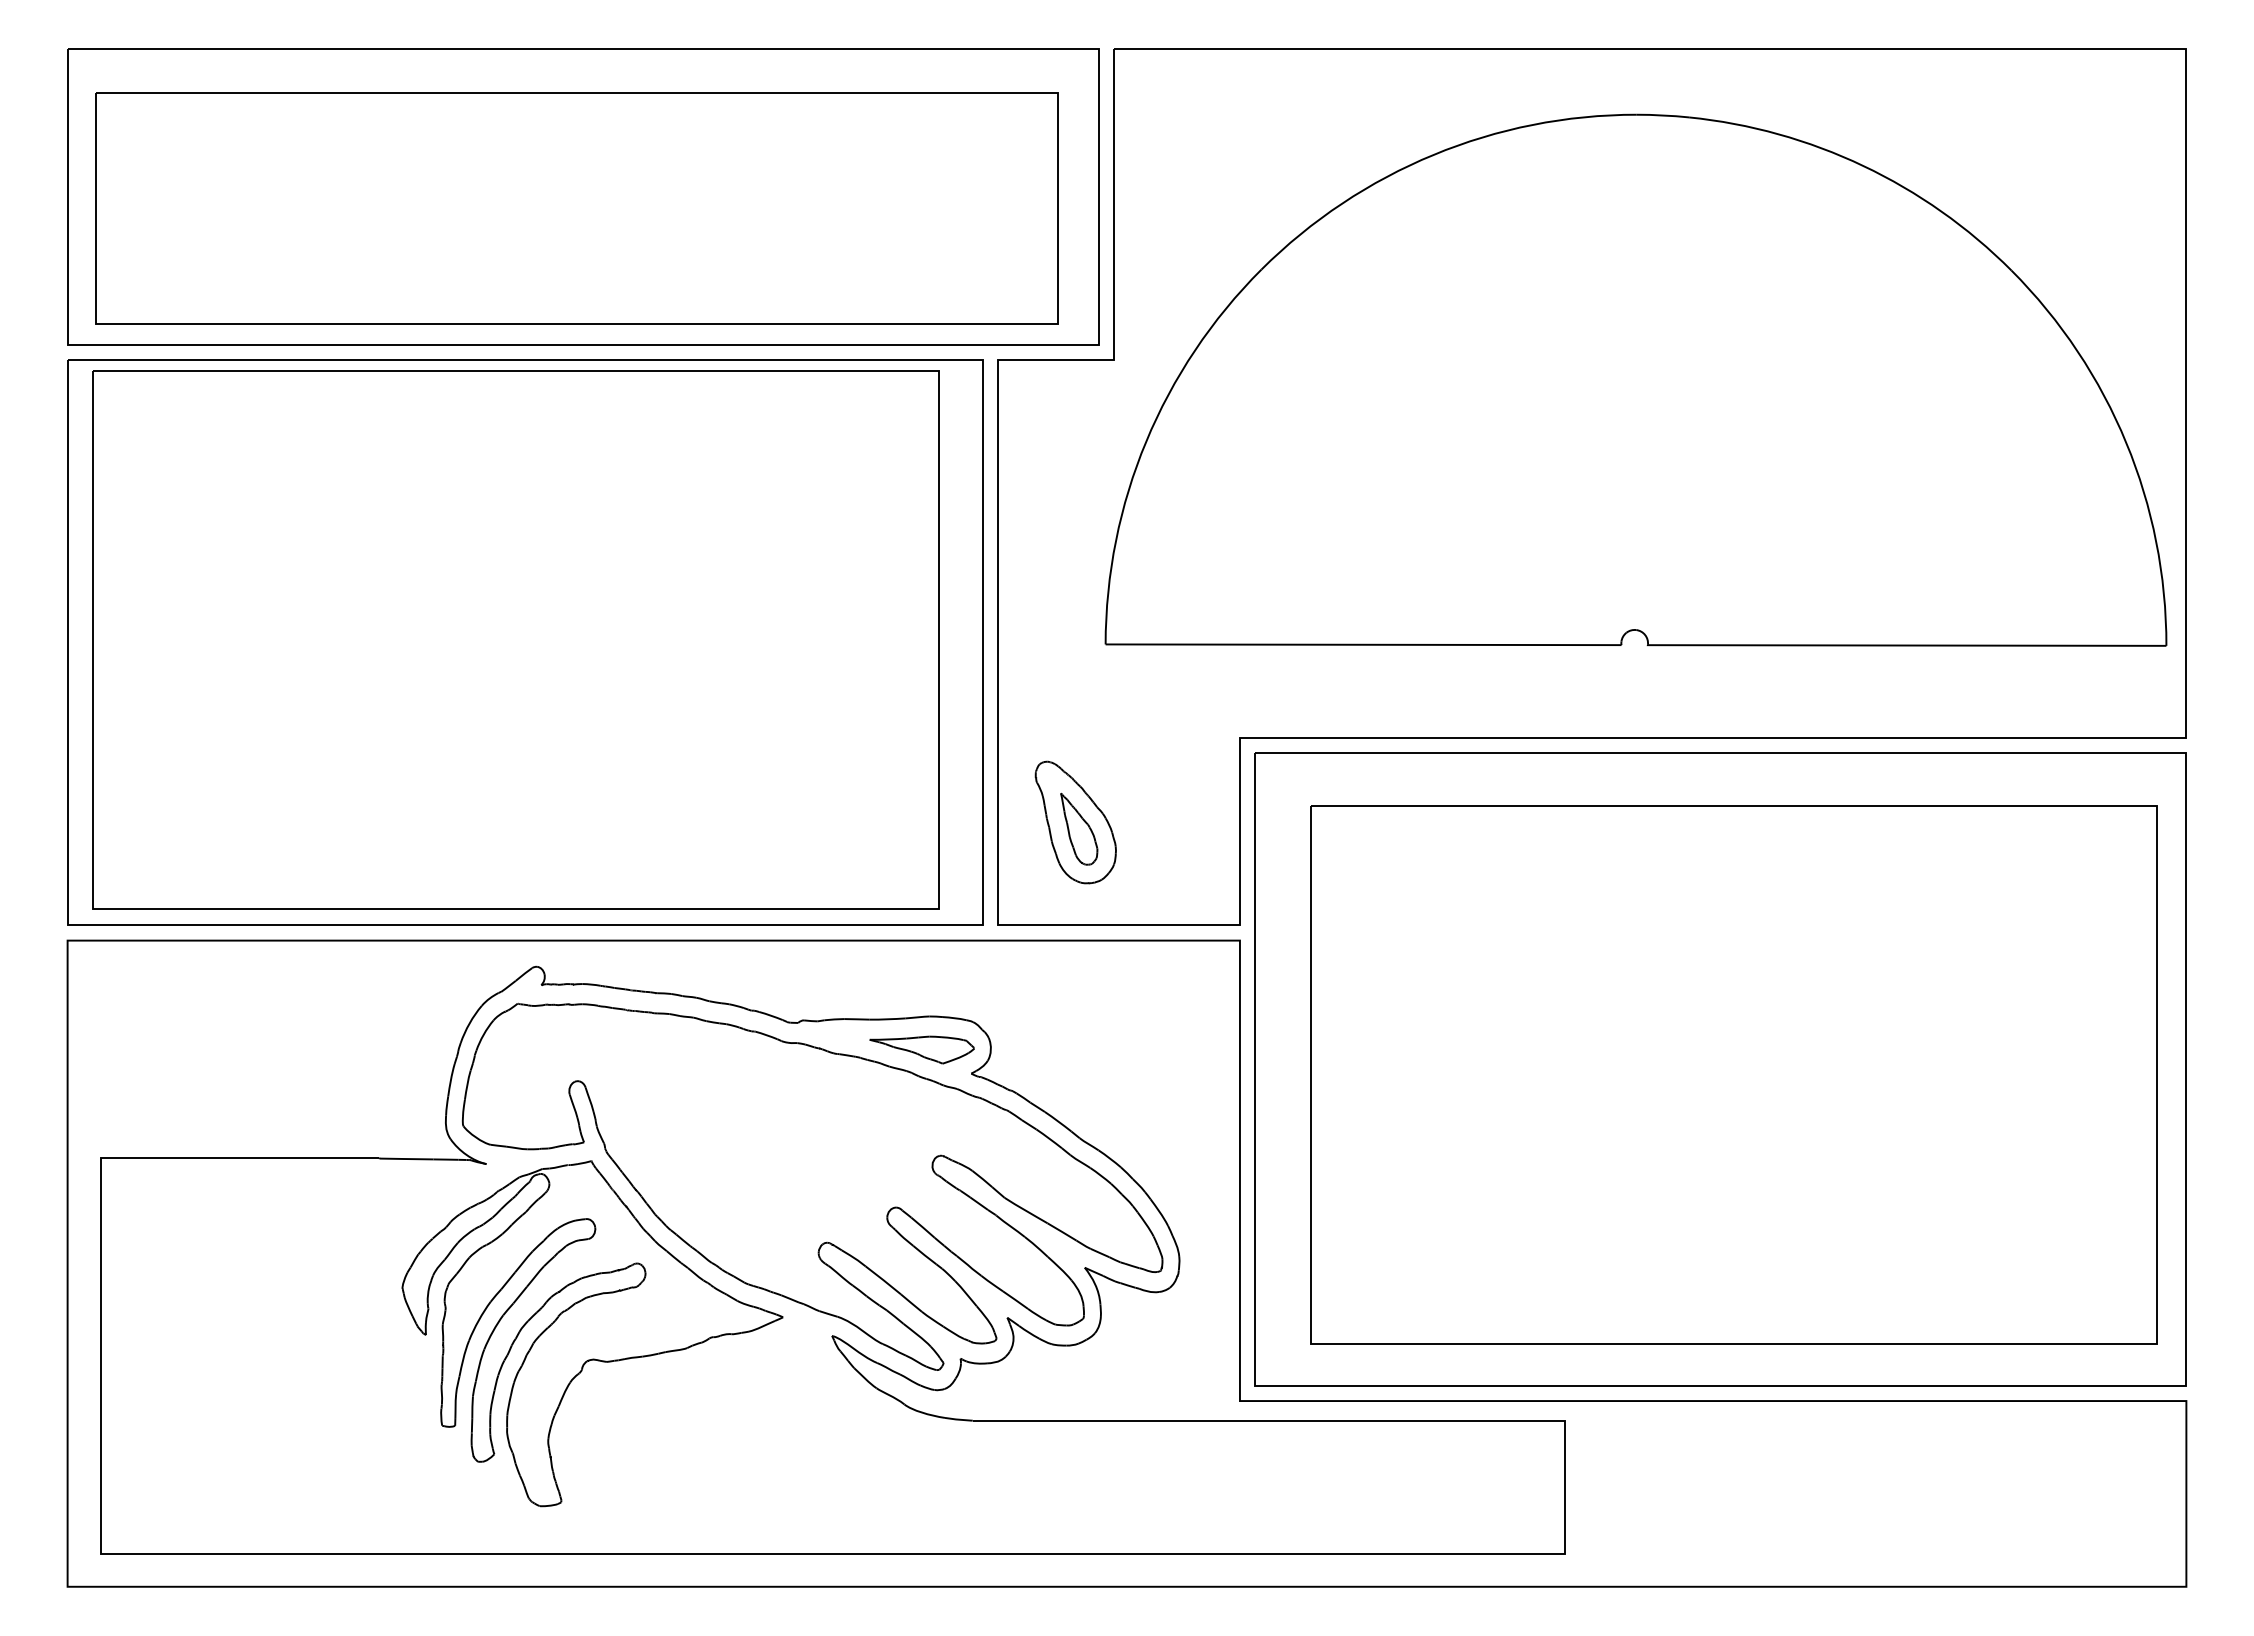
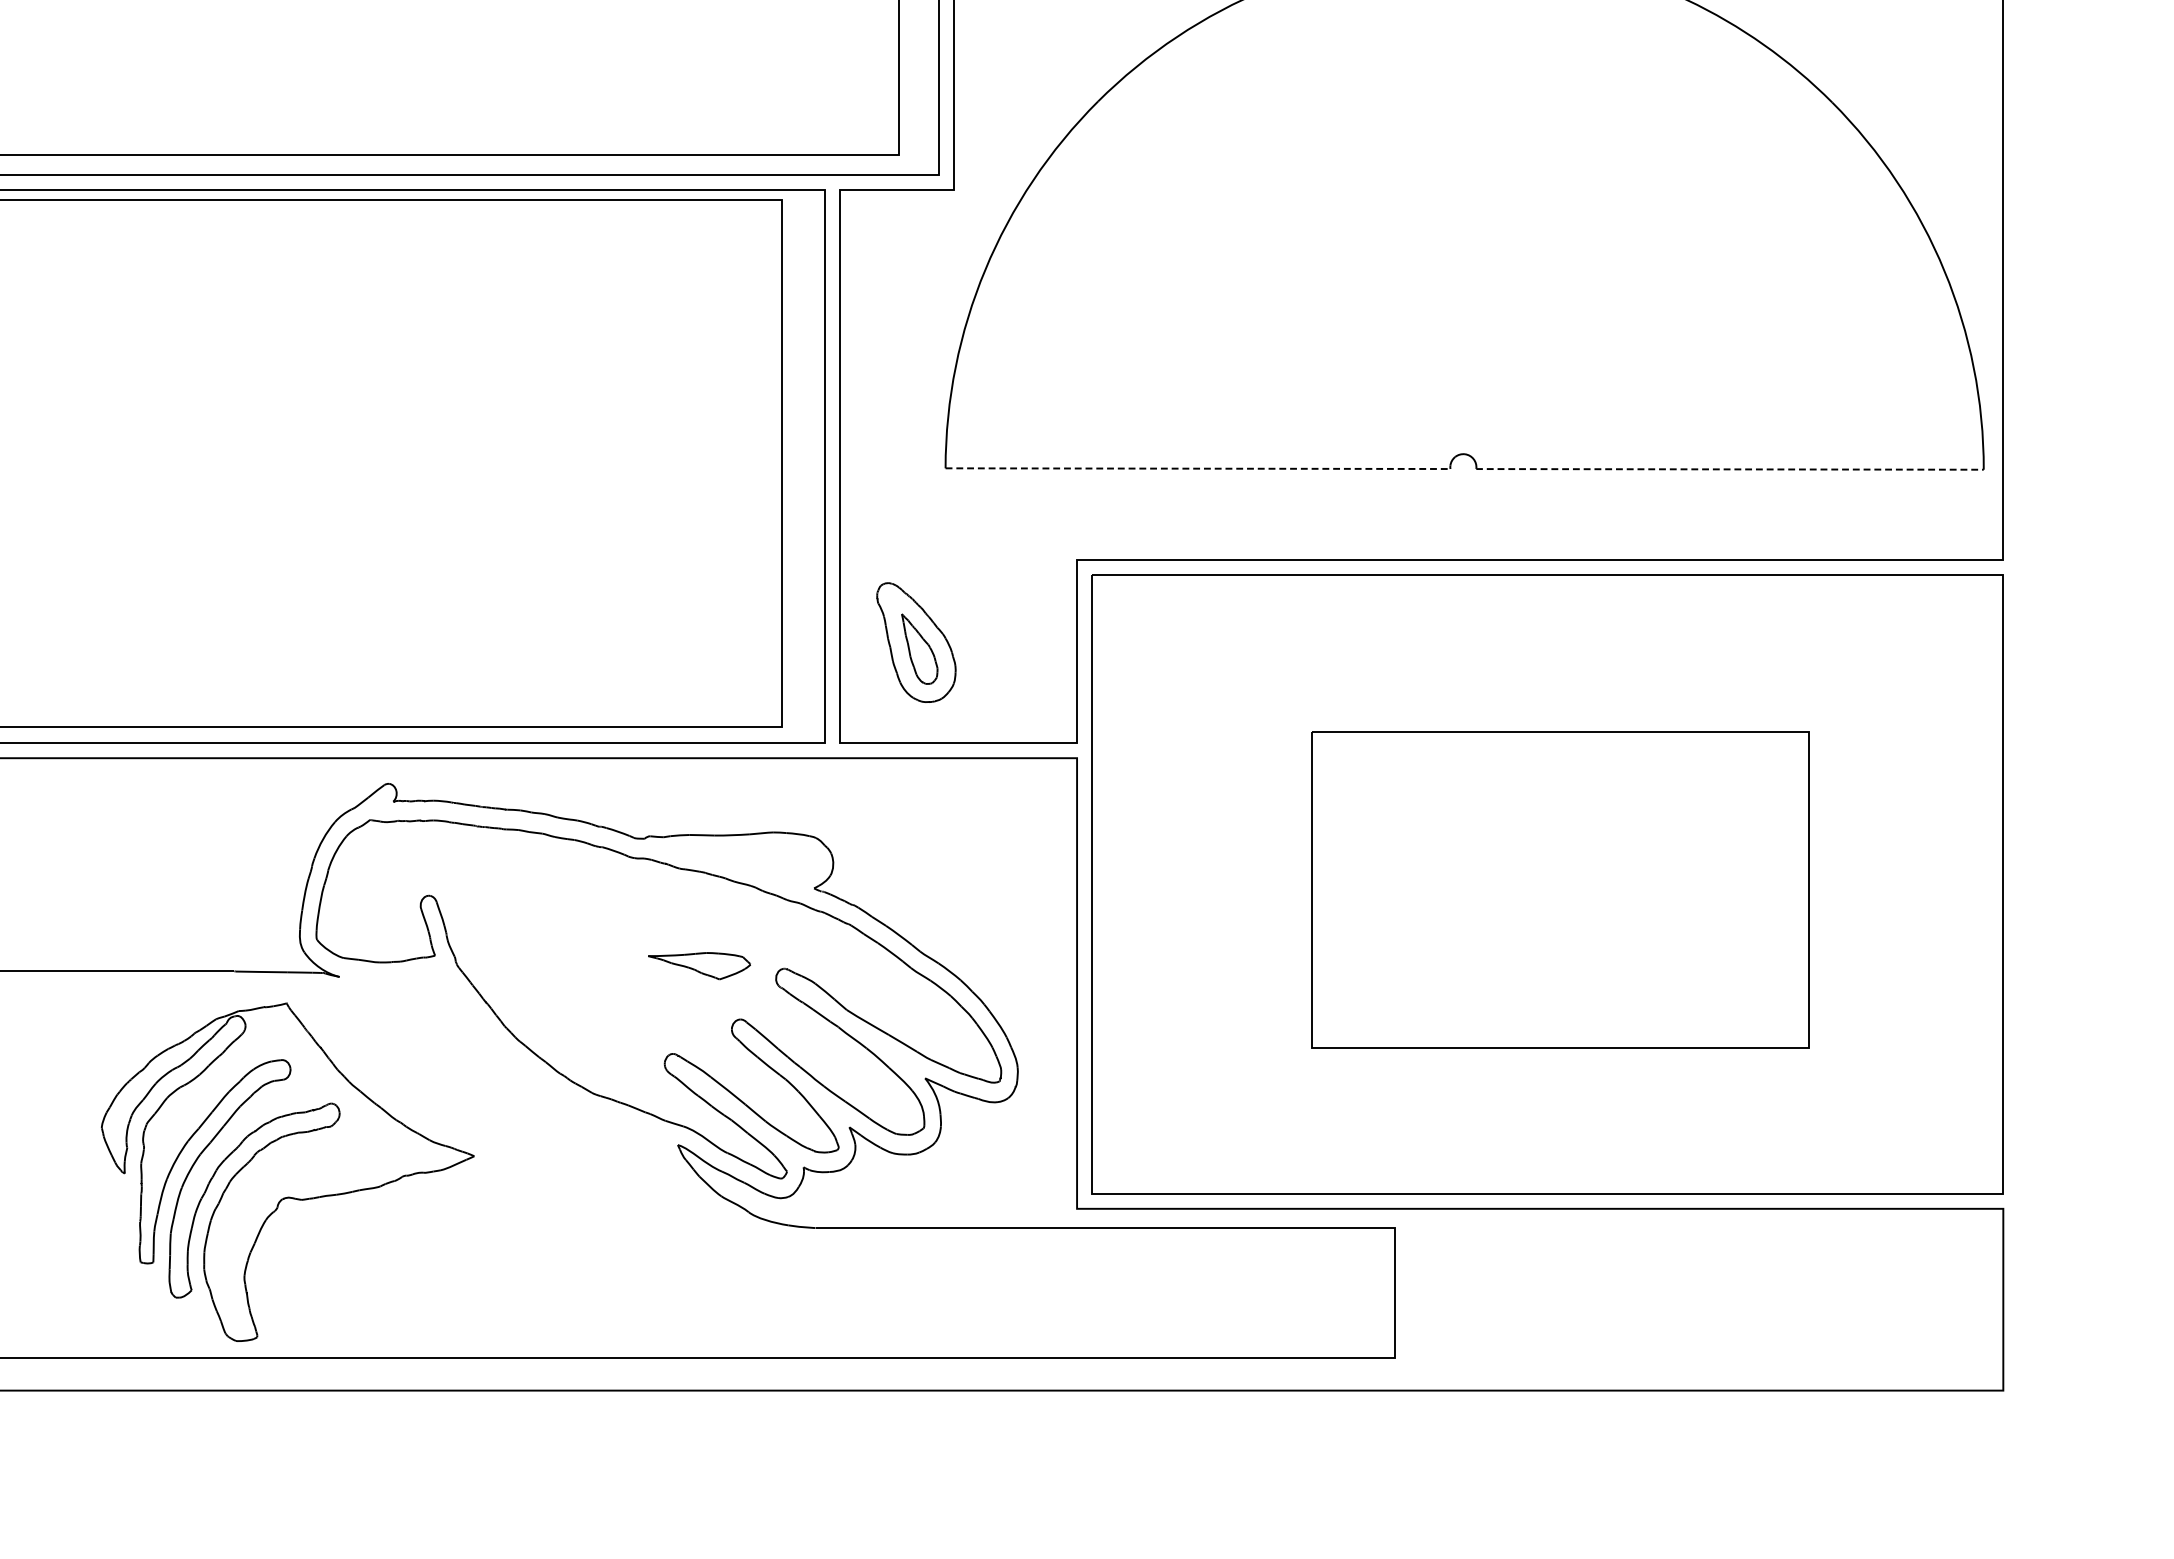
line: (1363, 644) -> (1197, 468), solid -> dashed
line: (1906, 645) -> (1729, 469), solid -> dashed
part: (921, 1049) -> (698, 965), moved
part: (1733, 1074) -> (1560, 889), size x0.6
part: (592, 1333) -> (287, 1172), moved

